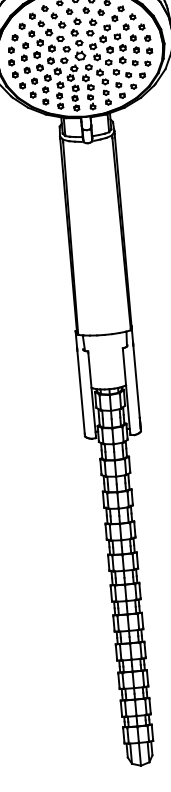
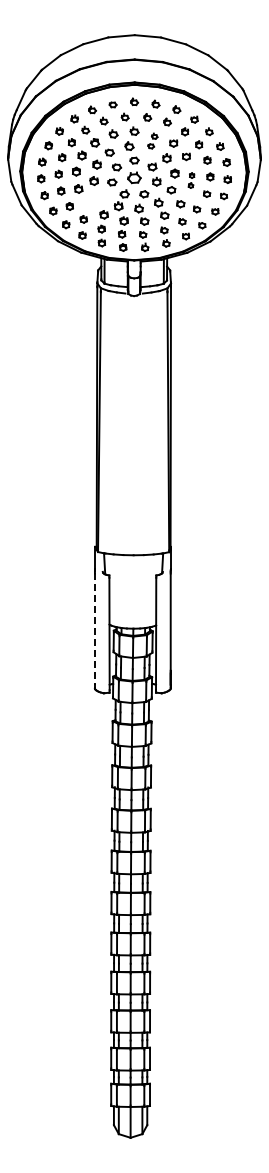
part: (91, 27) -> (152, 140), size x0.7
part: (122, 54) -> (191, 180), size x0.6
part: (52, 74) -> (94, 199), removed
line: (80, 392) -> (94, 629), solid -> dashed

